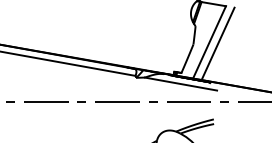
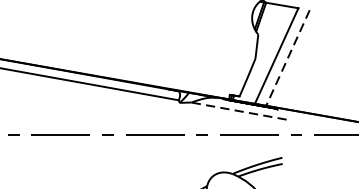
line: (218, 43) -> (288, 57), solid -> dashed
line: (181, 84) -> (239, 111), solid -> dashed

